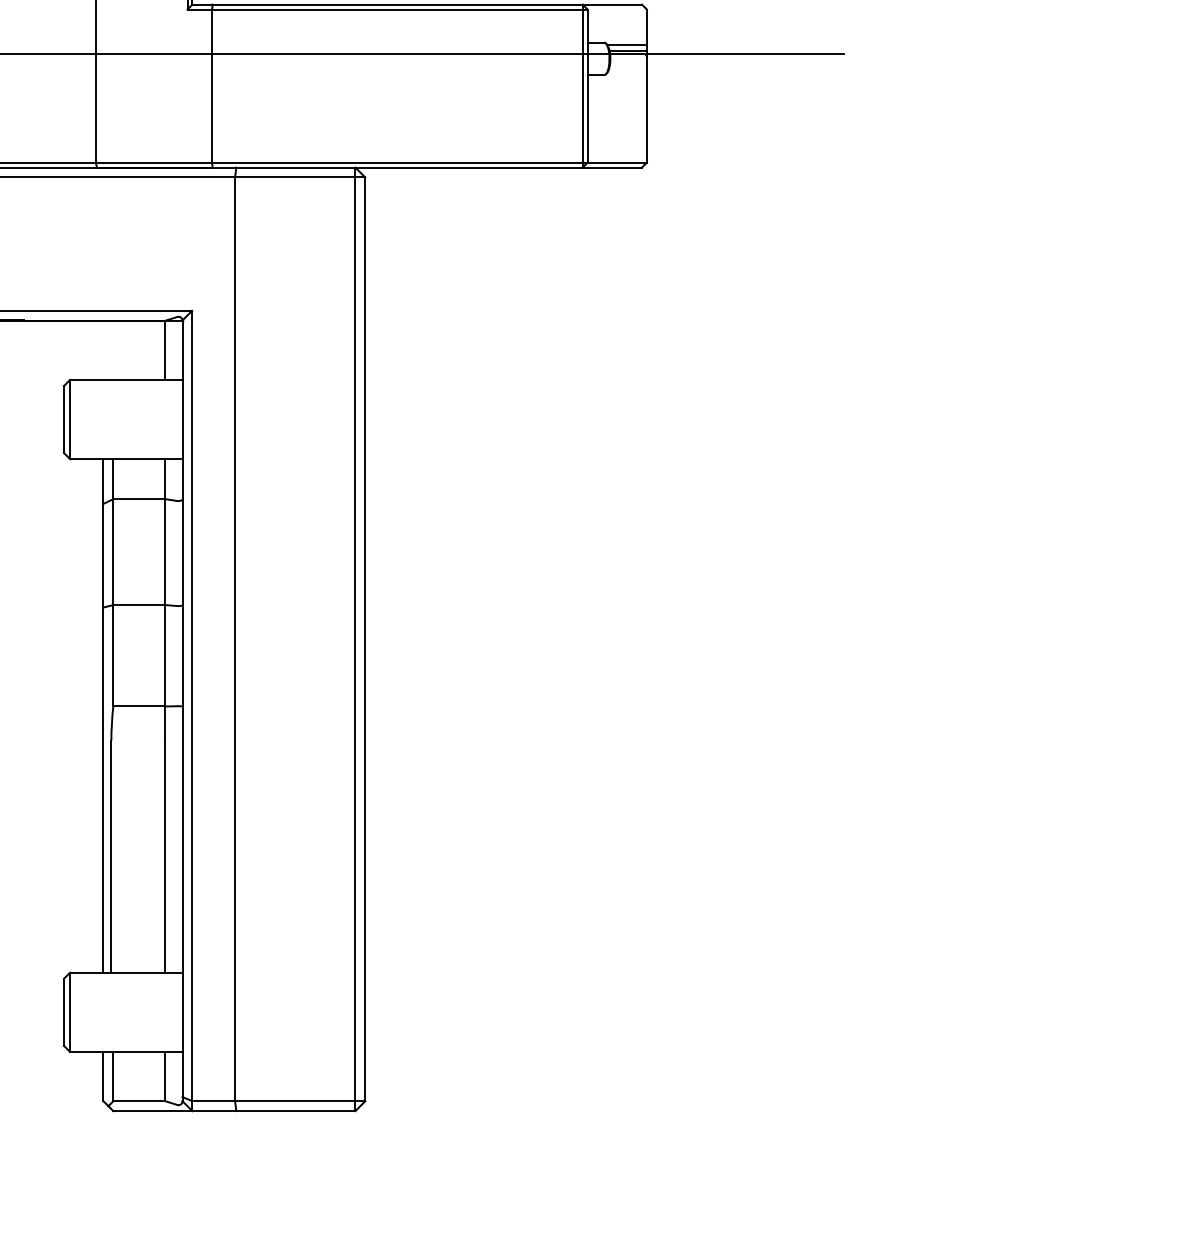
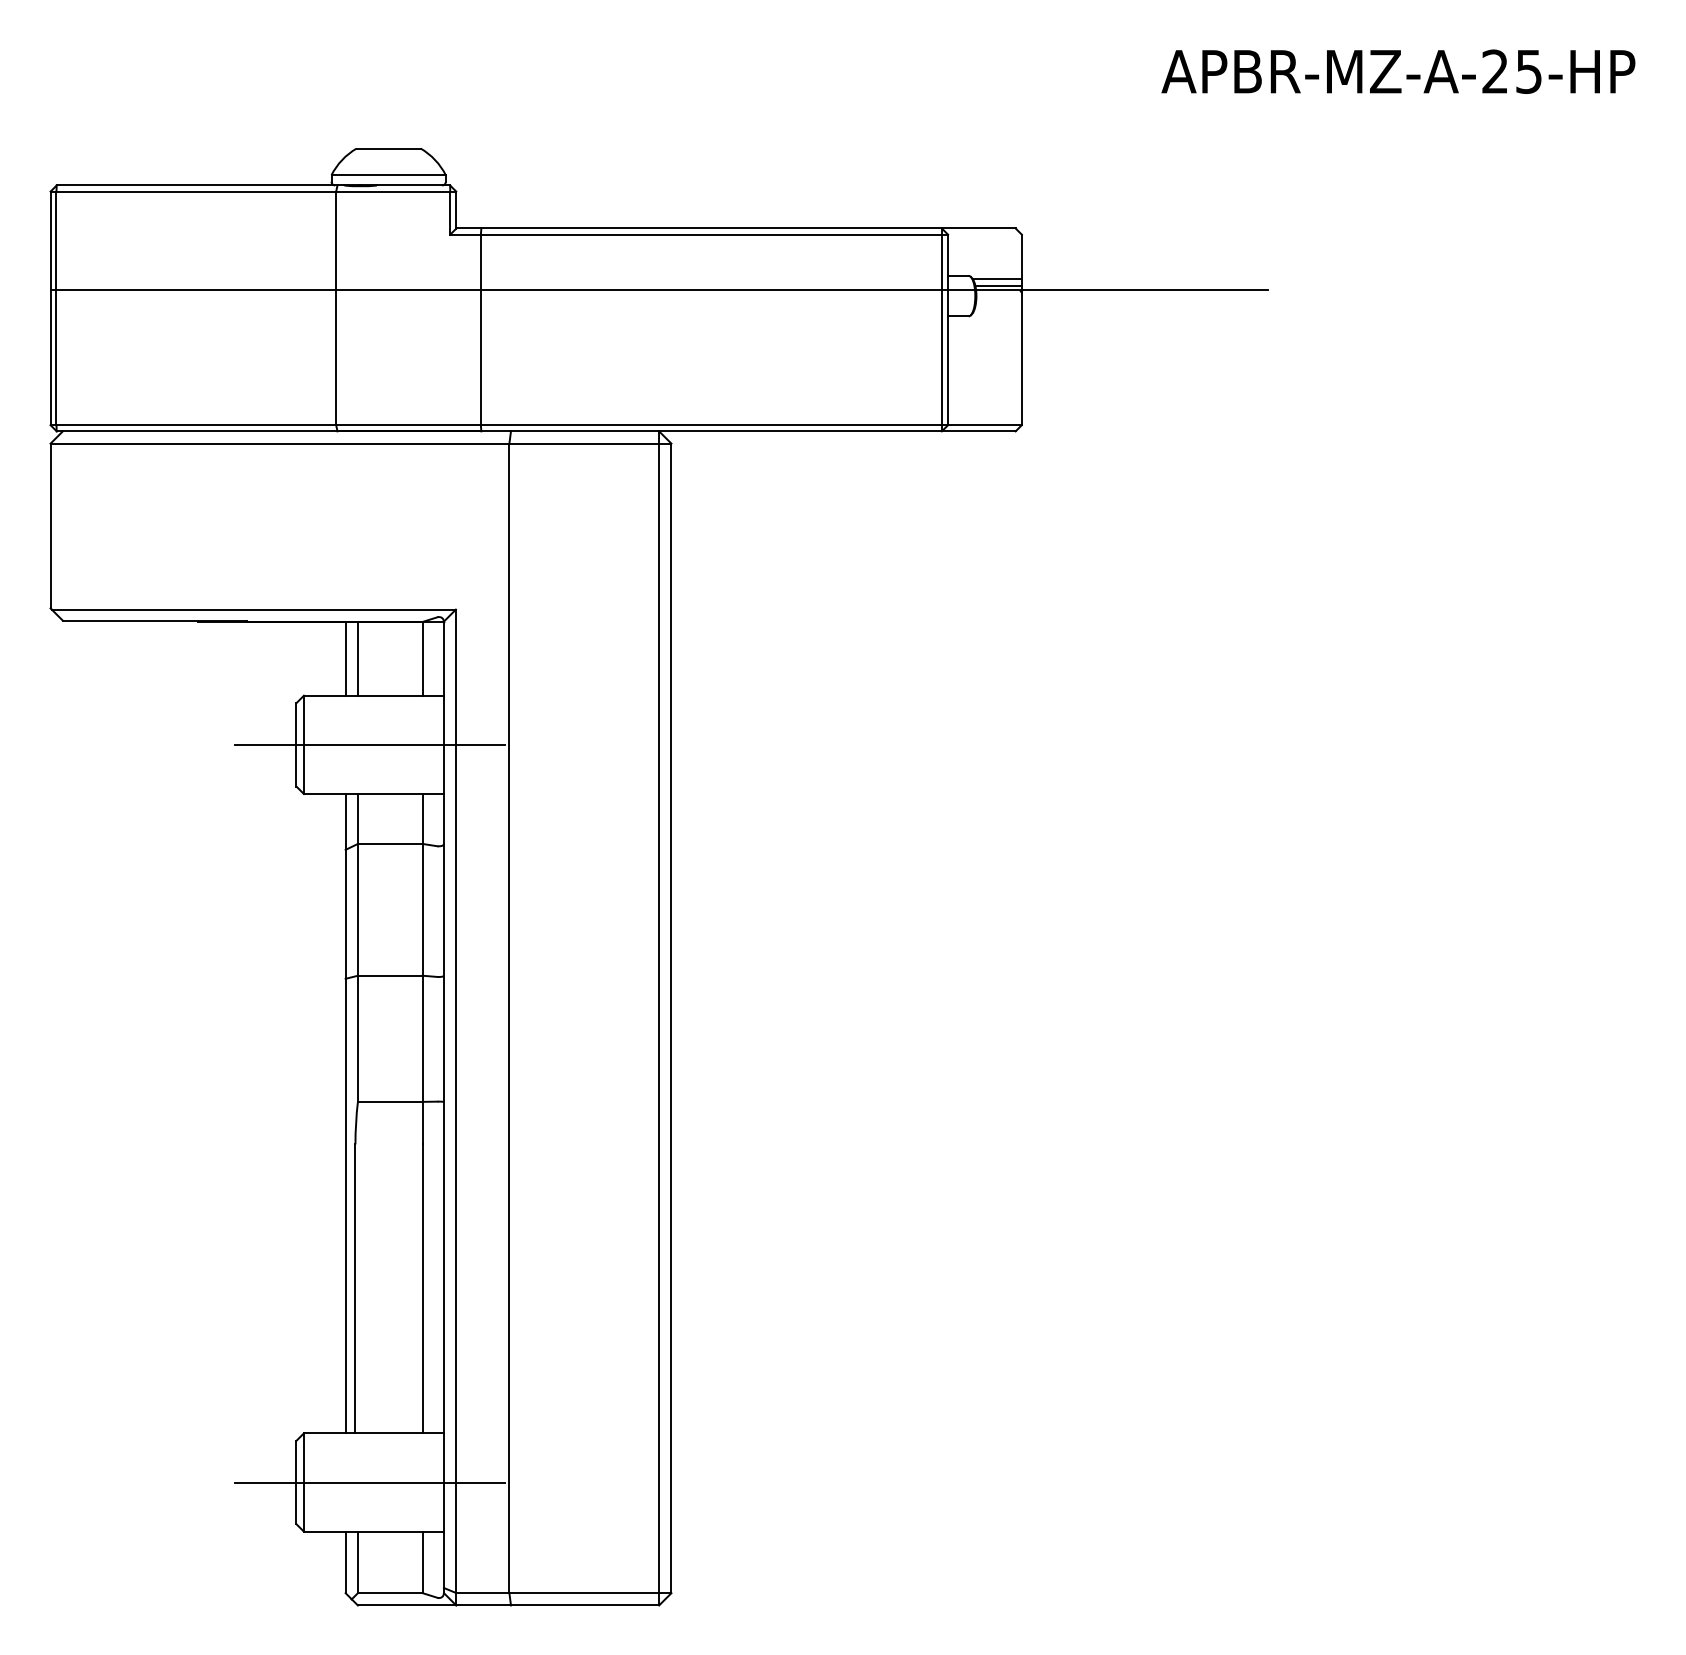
line: (103, 350) -> (345, 658), added
line: (113, 350) -> (357, 658), added
line: (122, 419) -> (369, 744), added
line: (122, 1012) -> (369, 1482), added

